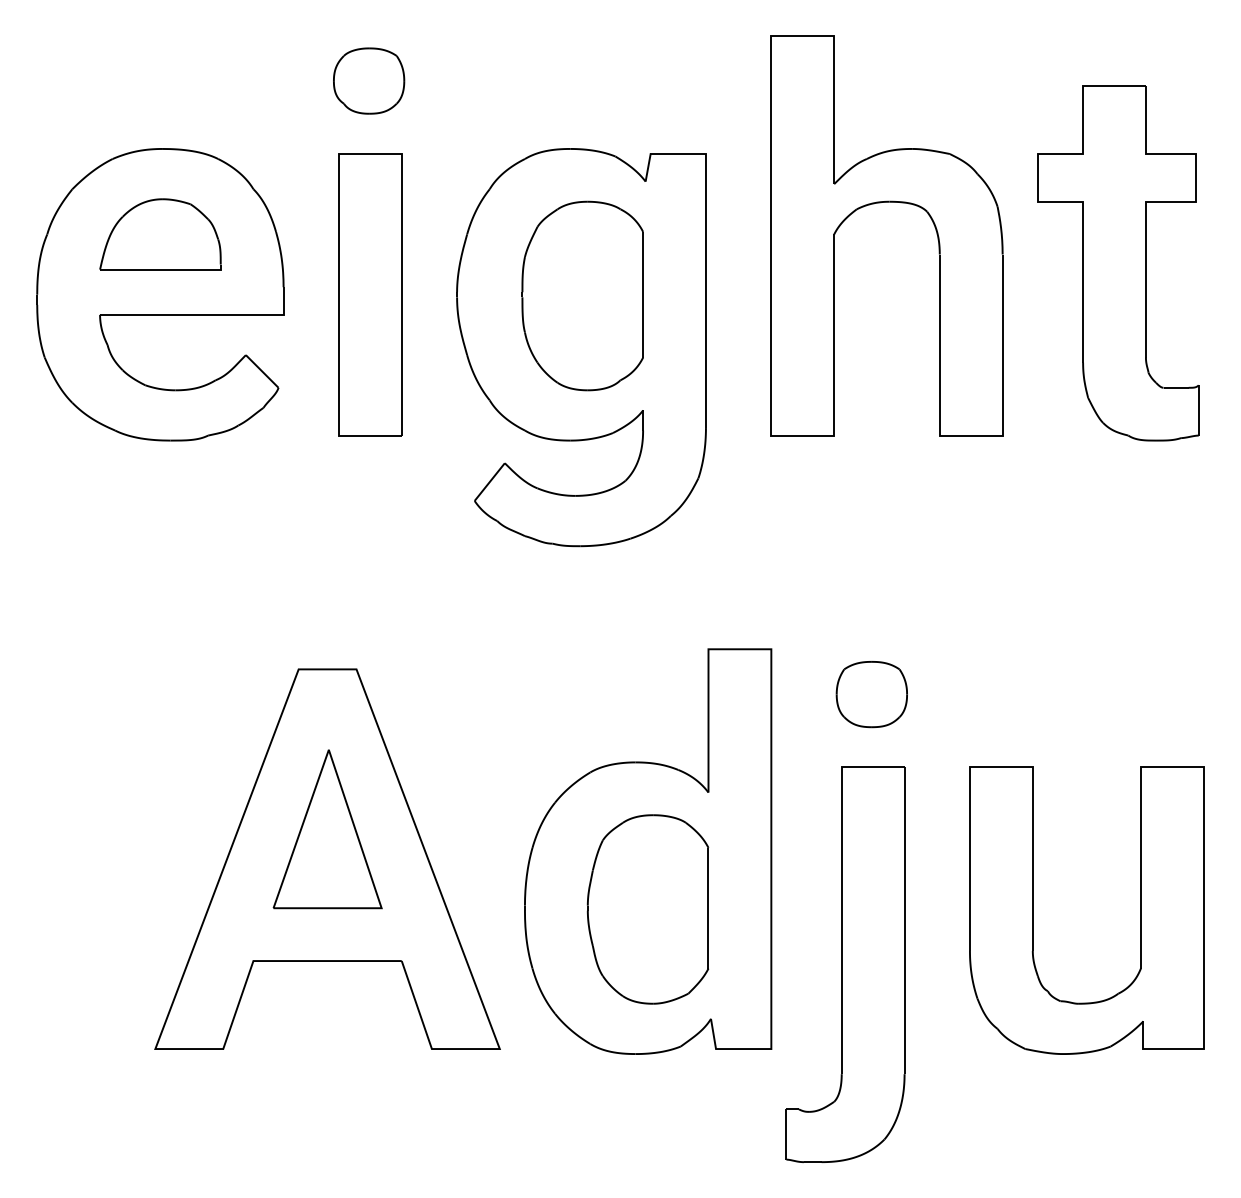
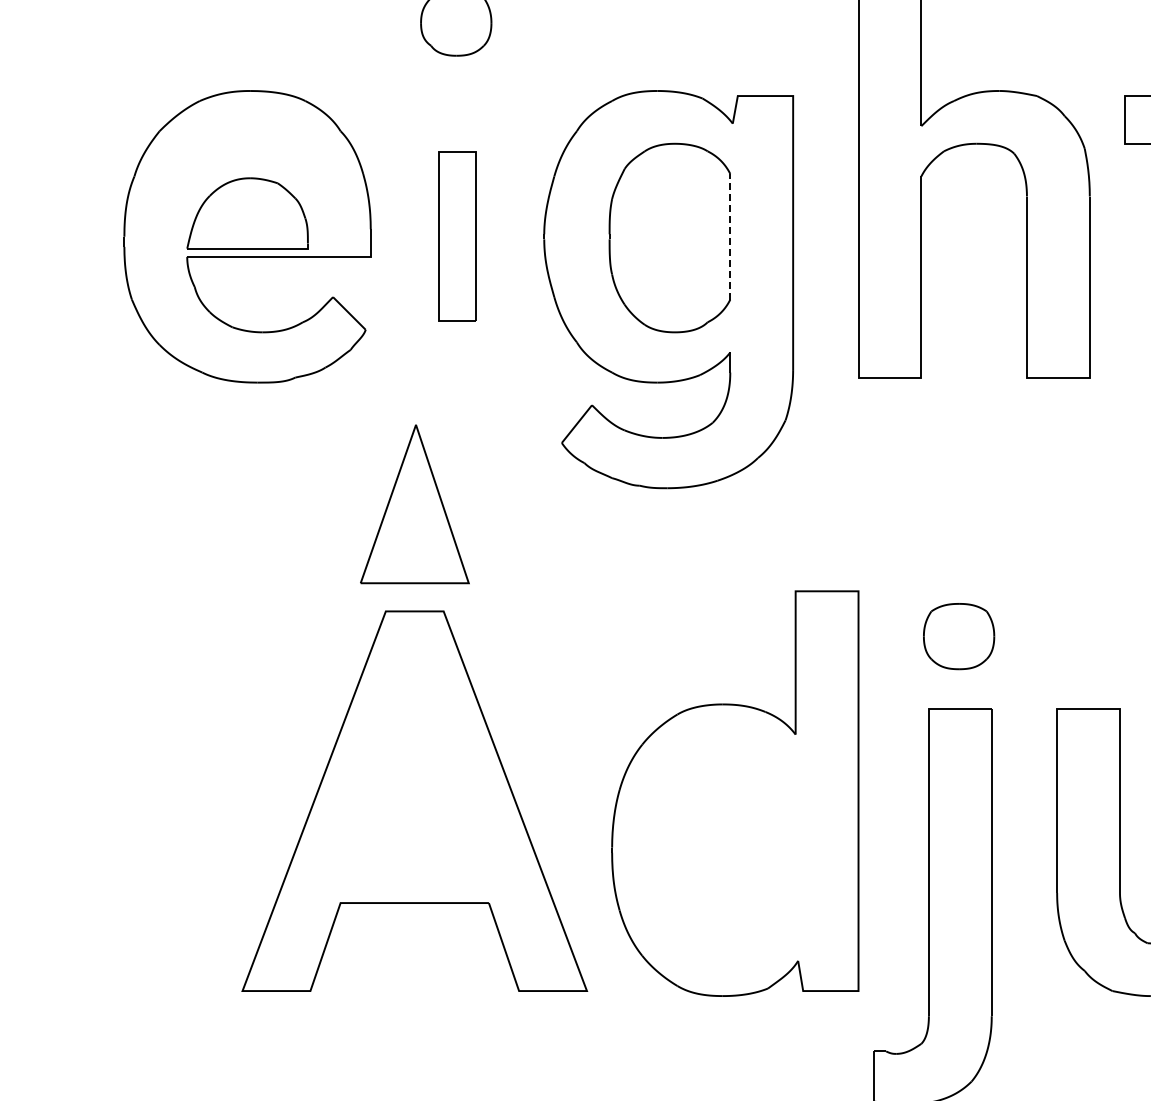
part: (160, 234) -> (247, 213), moved
part: (370, 294) -> (457, 236), size x0.6
line: (643, 294) -> (730, 236), solid -> dashed
part: (327, 829) -> (414, 504), moved
part: (647, 909) -> (734, 851), removed

